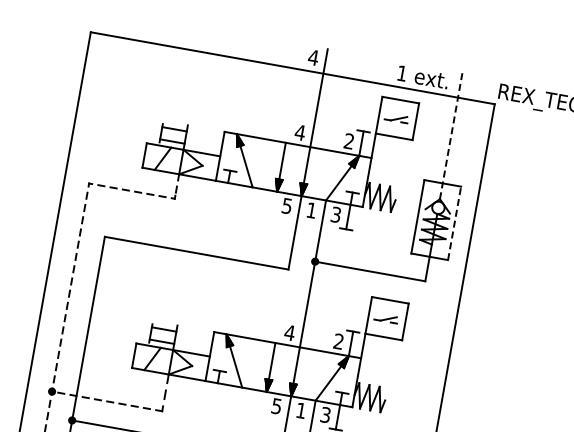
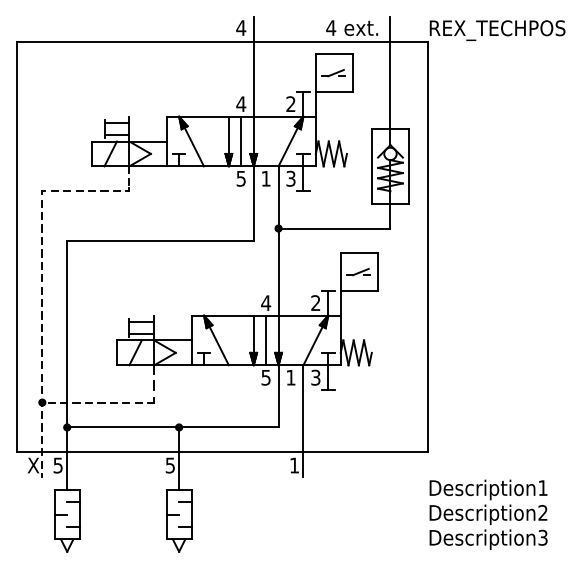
text: (402, 73) -> (331, 27), 1 -> 4
line: (451, 136) -> (390, 81), dashed -> solid
line: (293, 169) -> (241, 141), added
line: (455, 222) -> (409, 165), dashed -> solid
line: (283, 369) -> (266, 340), added

